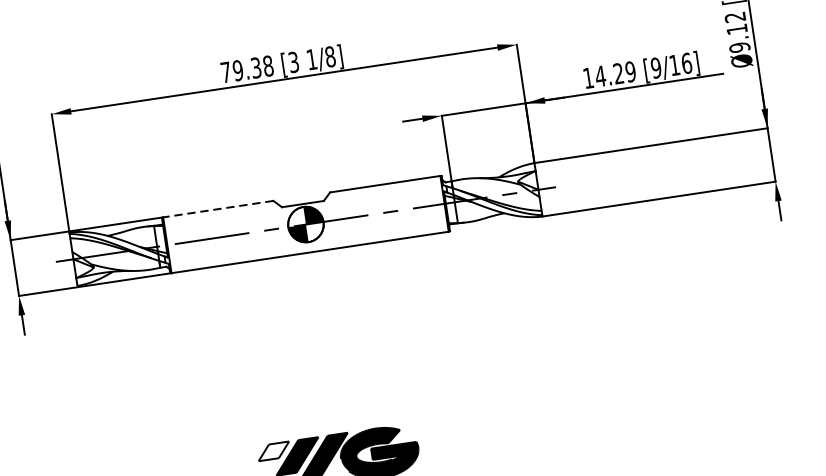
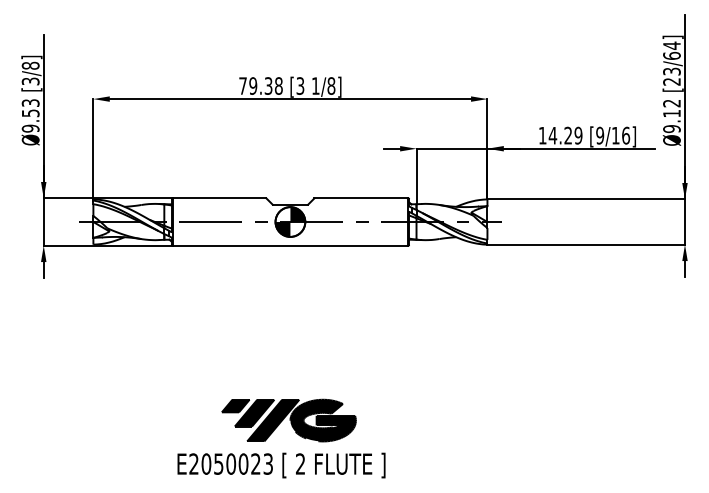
line: (218, 209) -> (219, 198), dashed -> solid
fill: (273, 450) -> (235, 405), added

